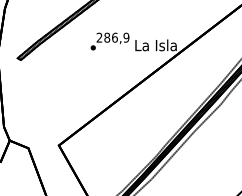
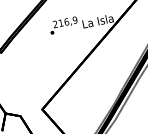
text: (107, 37) -> (61, 22), 286,9 -> 216,9

